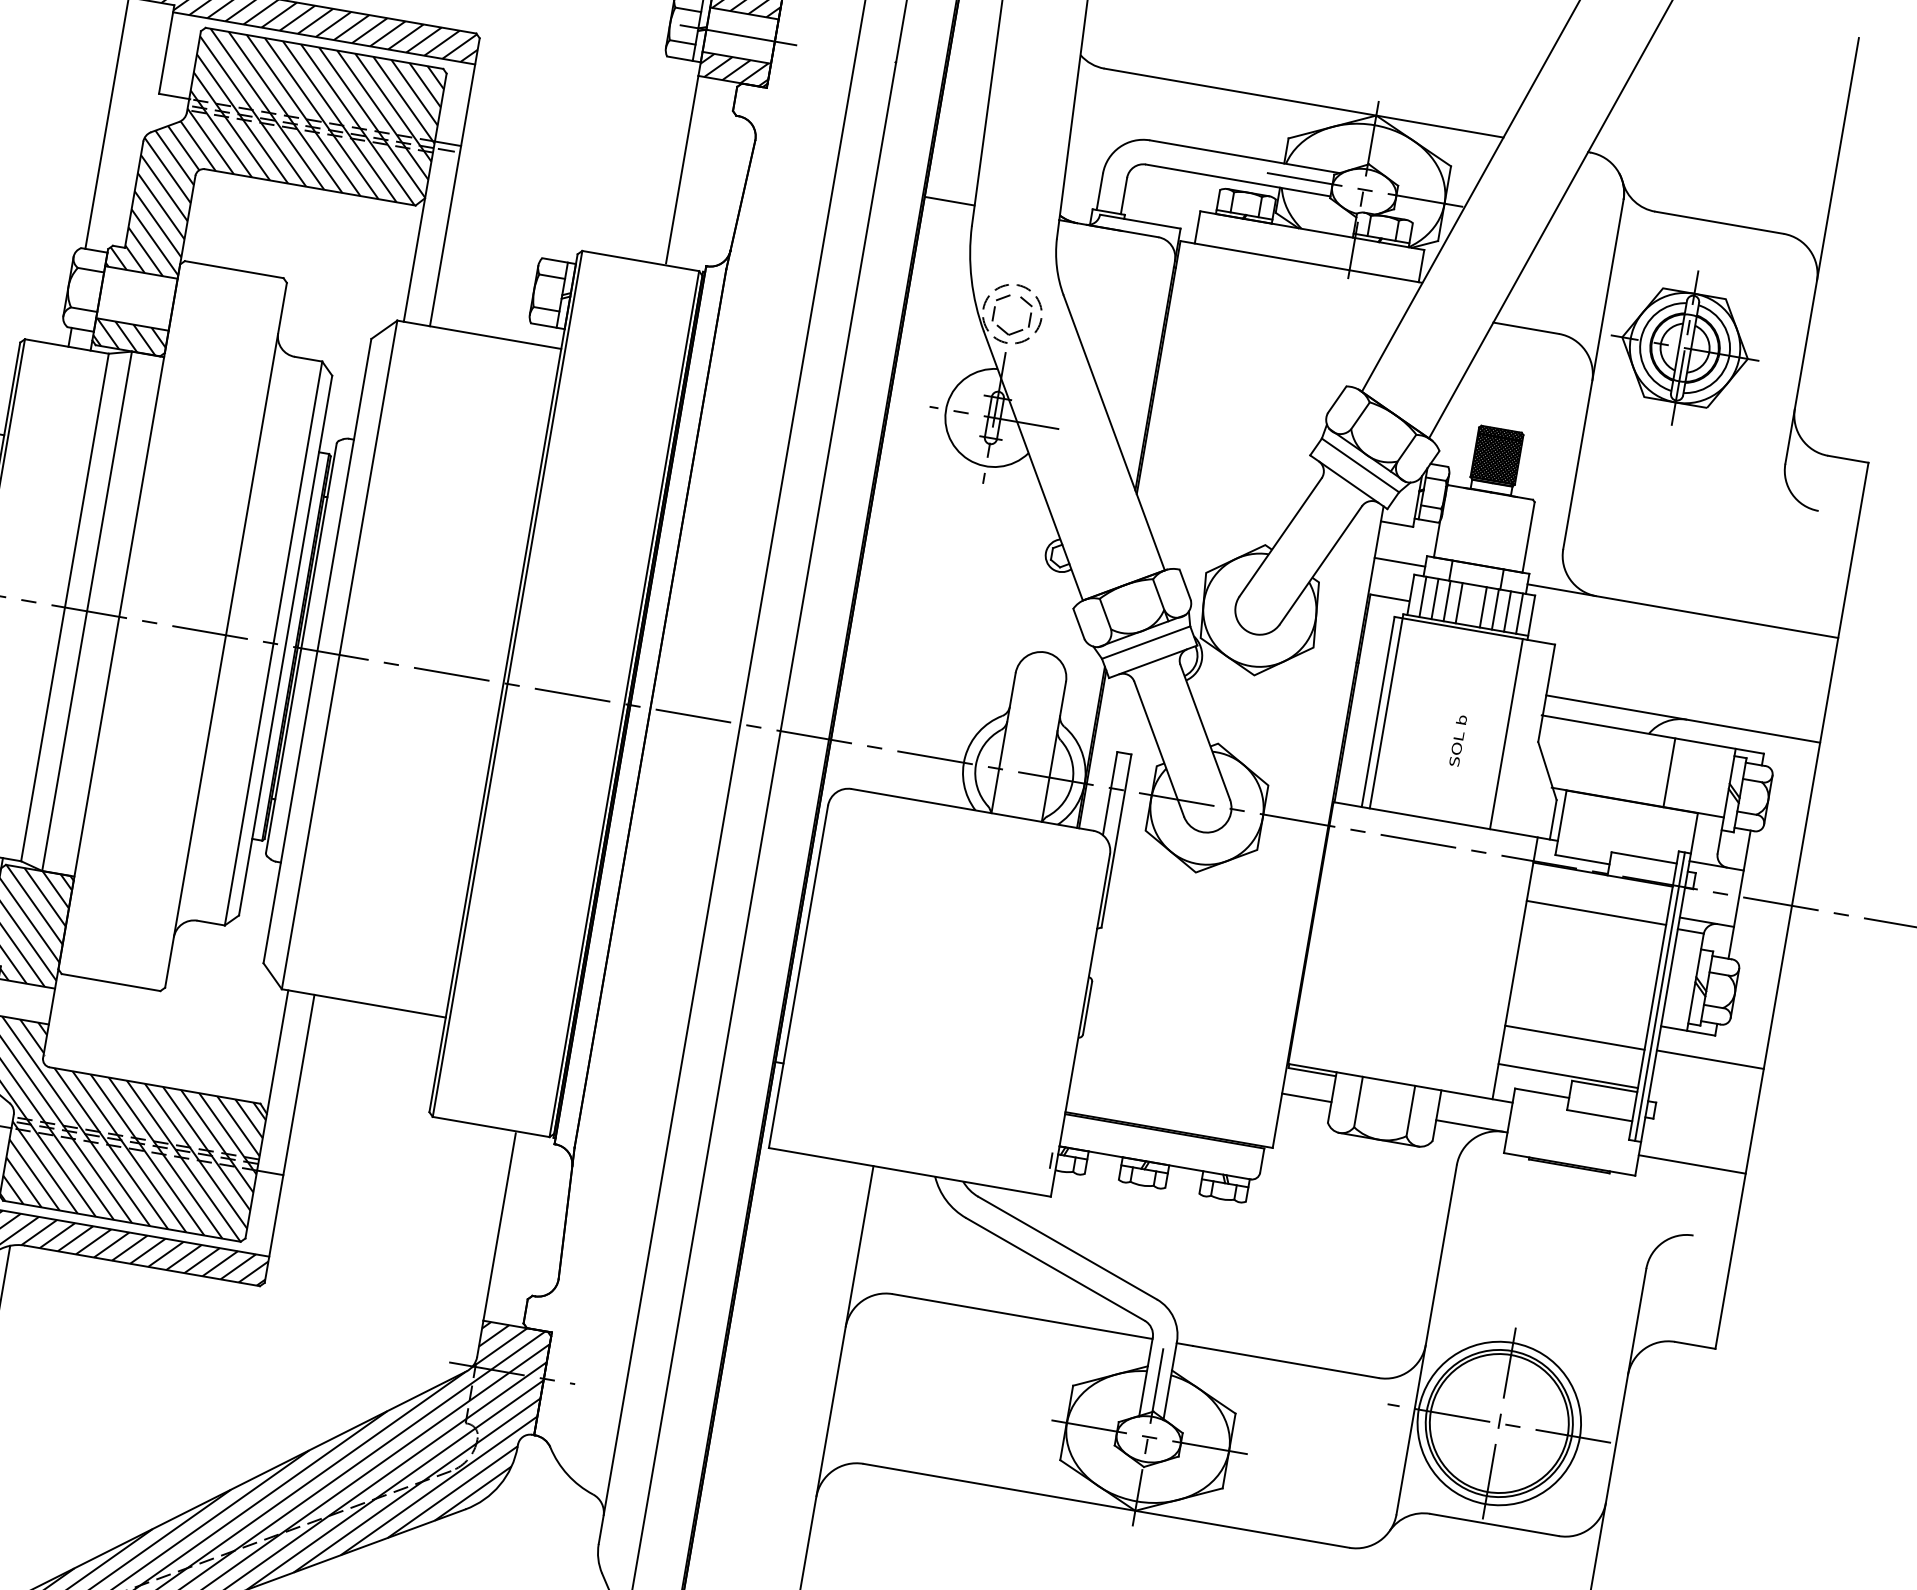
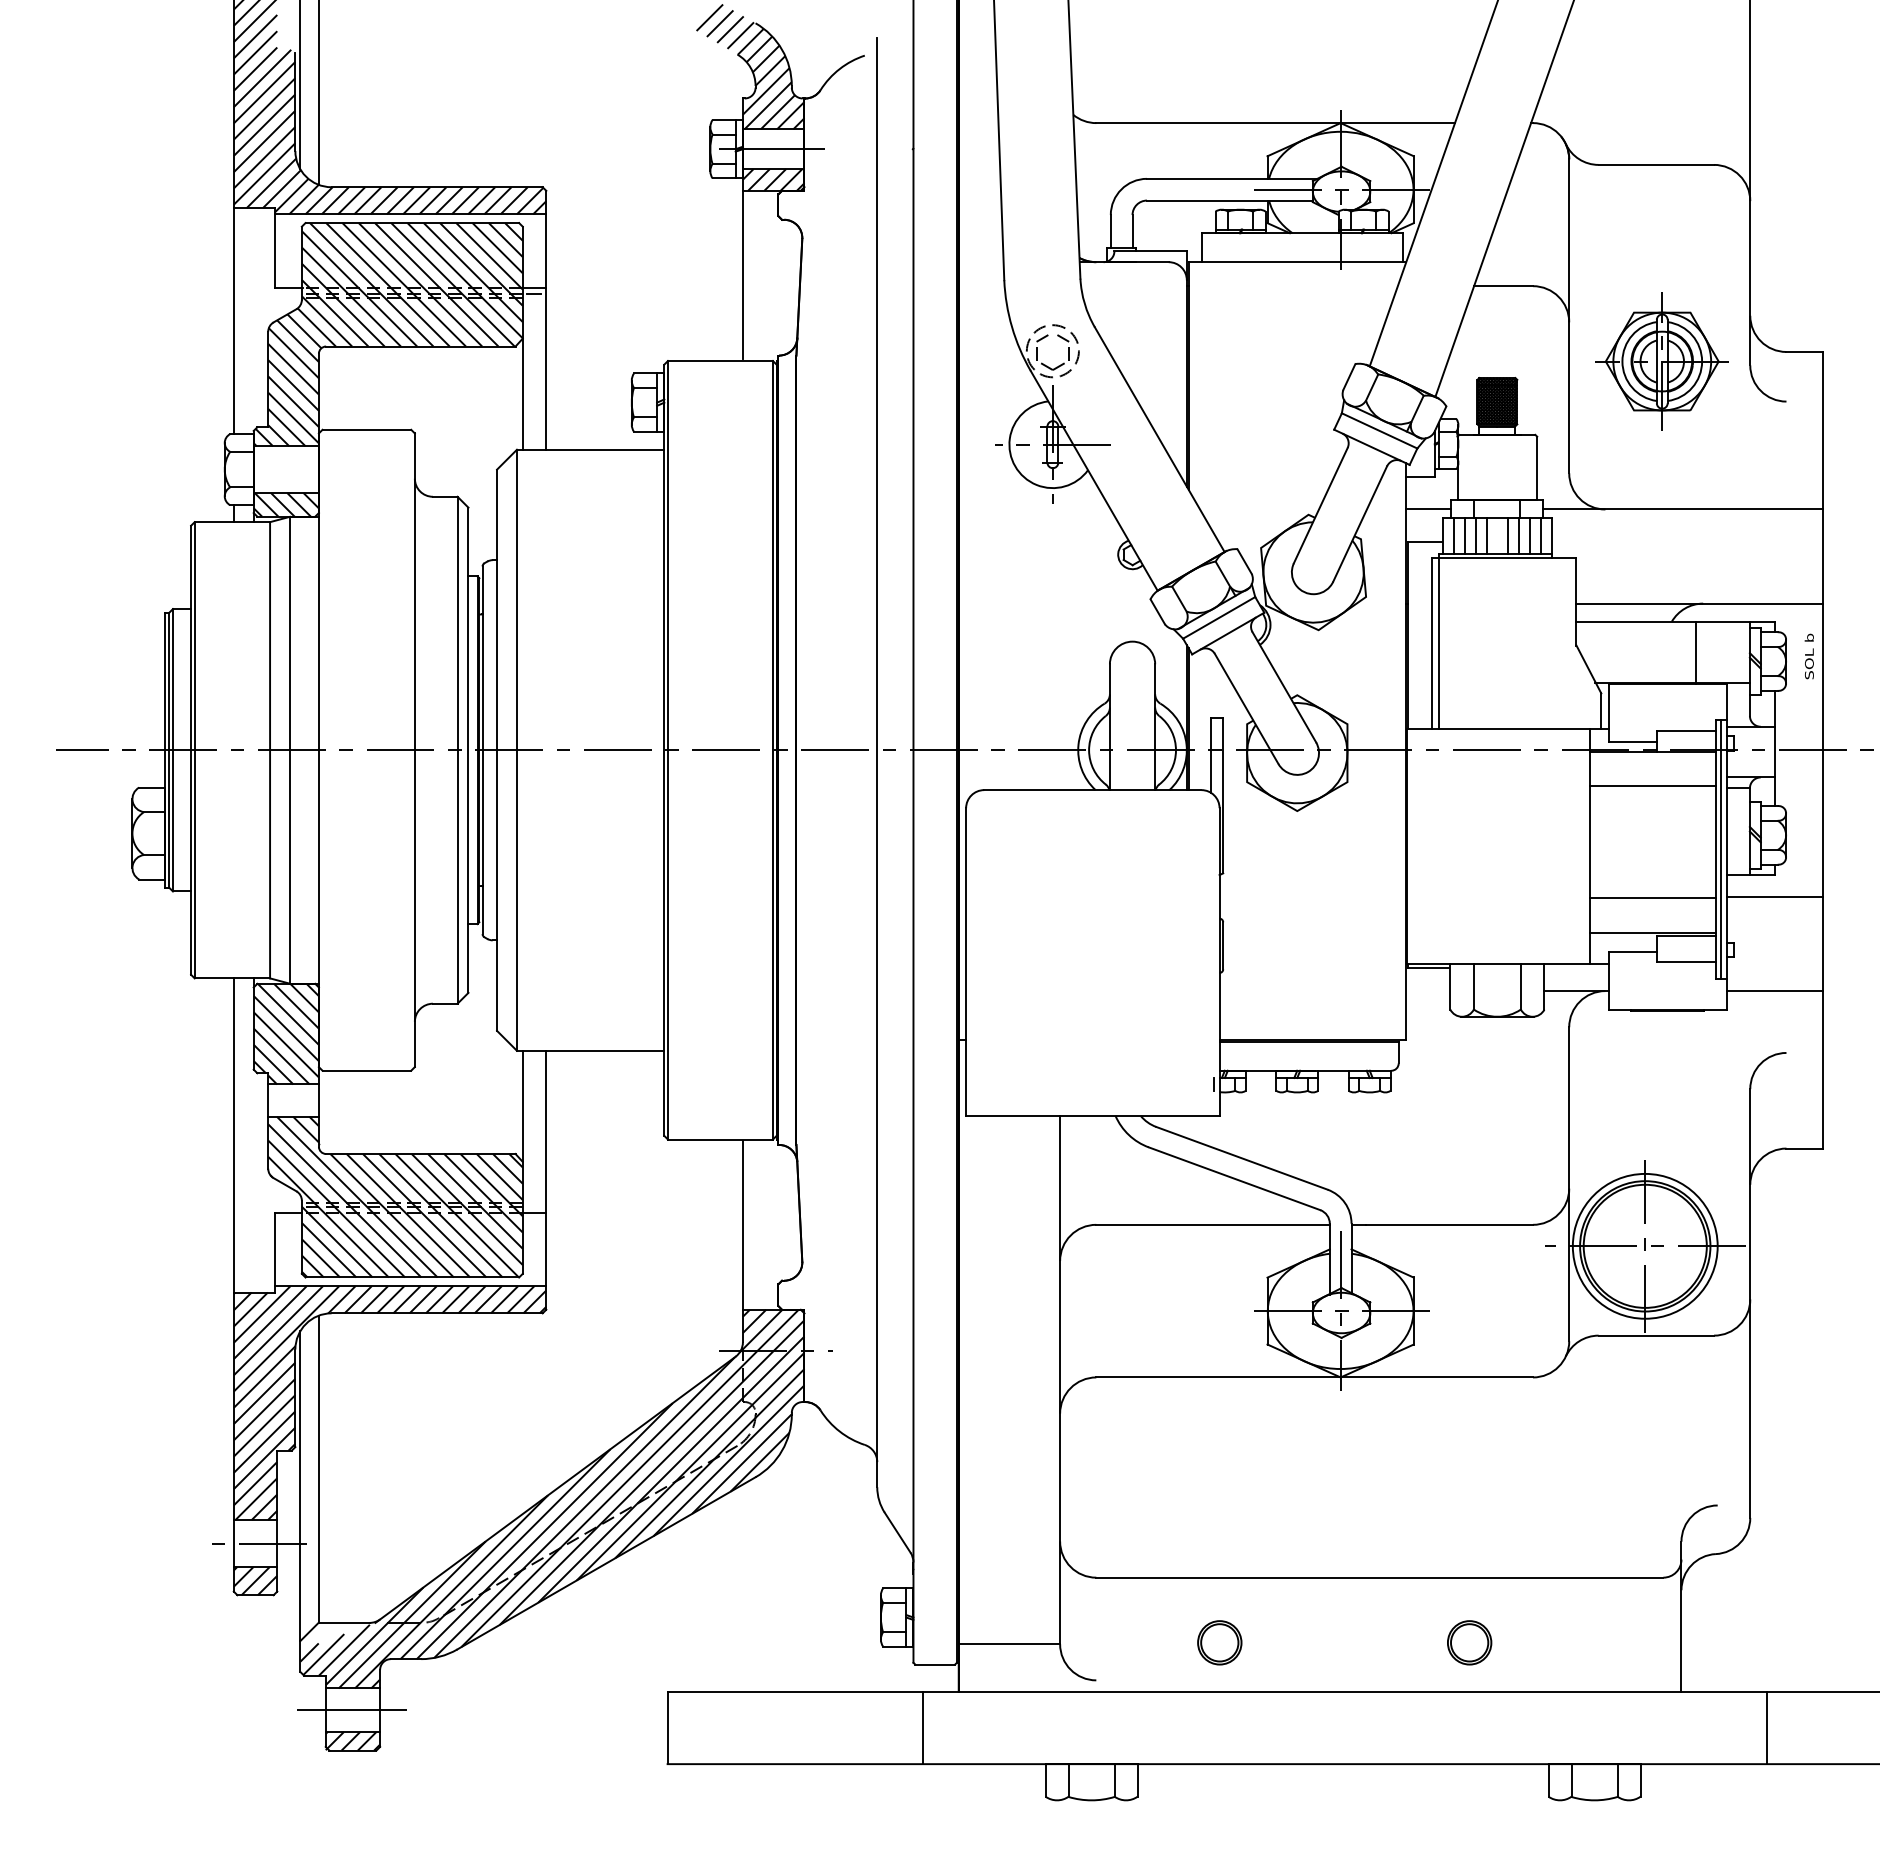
line: (948, 201) -> (980, 262), removed
part: (1684, 347) -> (1661, 361), moved
line: (1506, 734) -> (1547, 643), removed
text: (1457, 740) -> (1808, 656), moved
line: (1306, 1098) -> (1427, 991), removed

